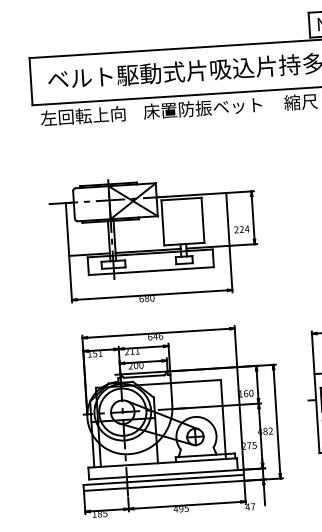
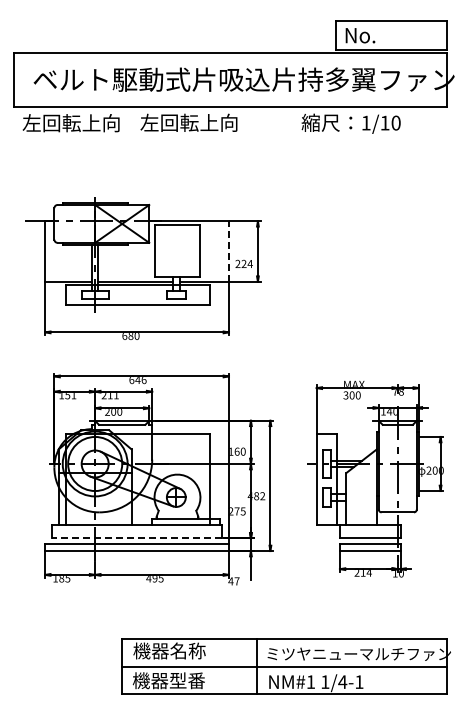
text: (202, 108) -> (207, 122), 床置防振ベット -> 左回転上向
line: (227, 219) -> (228, 251), solid -> dashed
line: (162, 474) -> (136, 538), solid -> dashed

